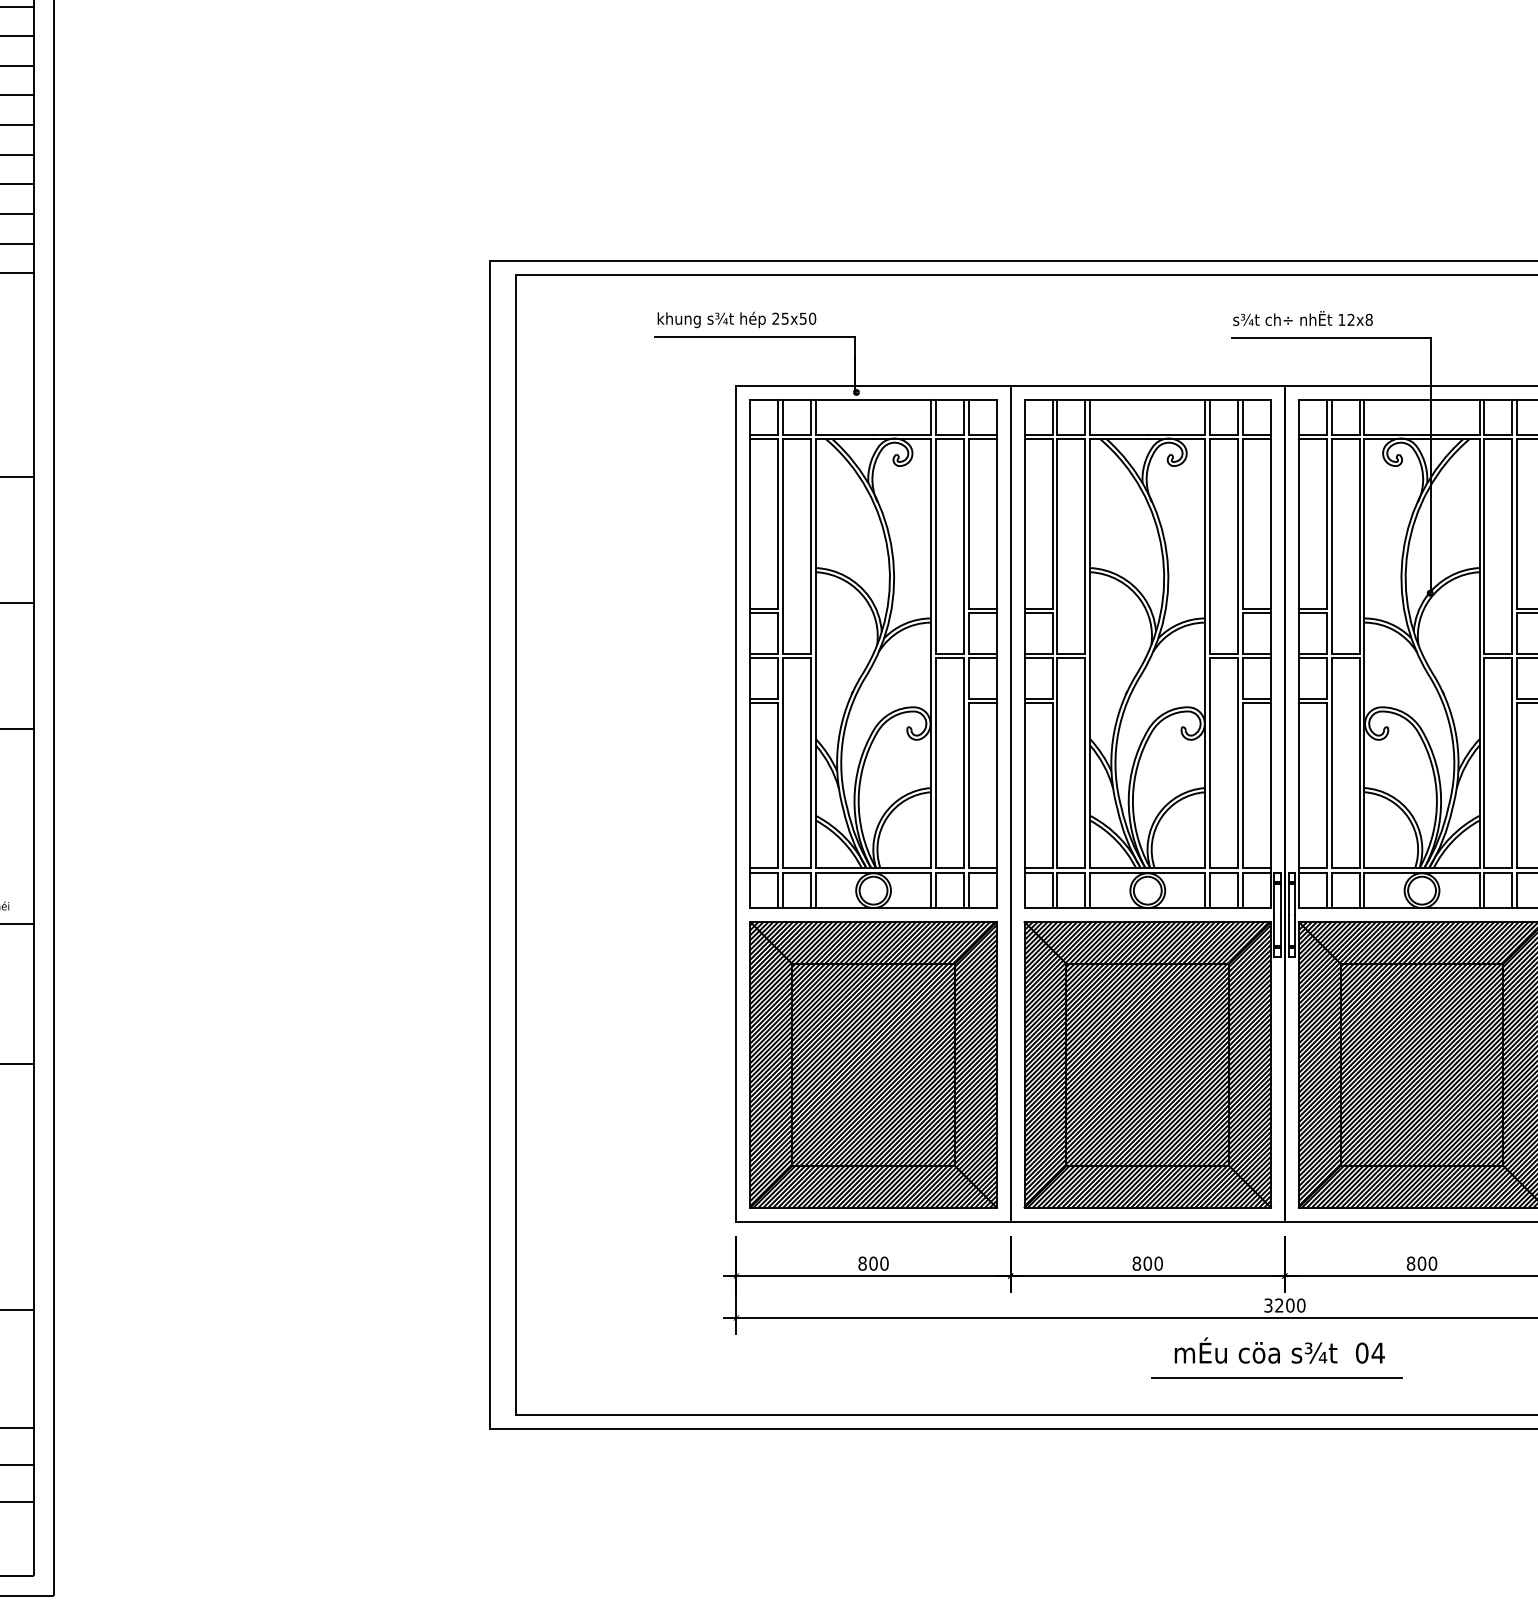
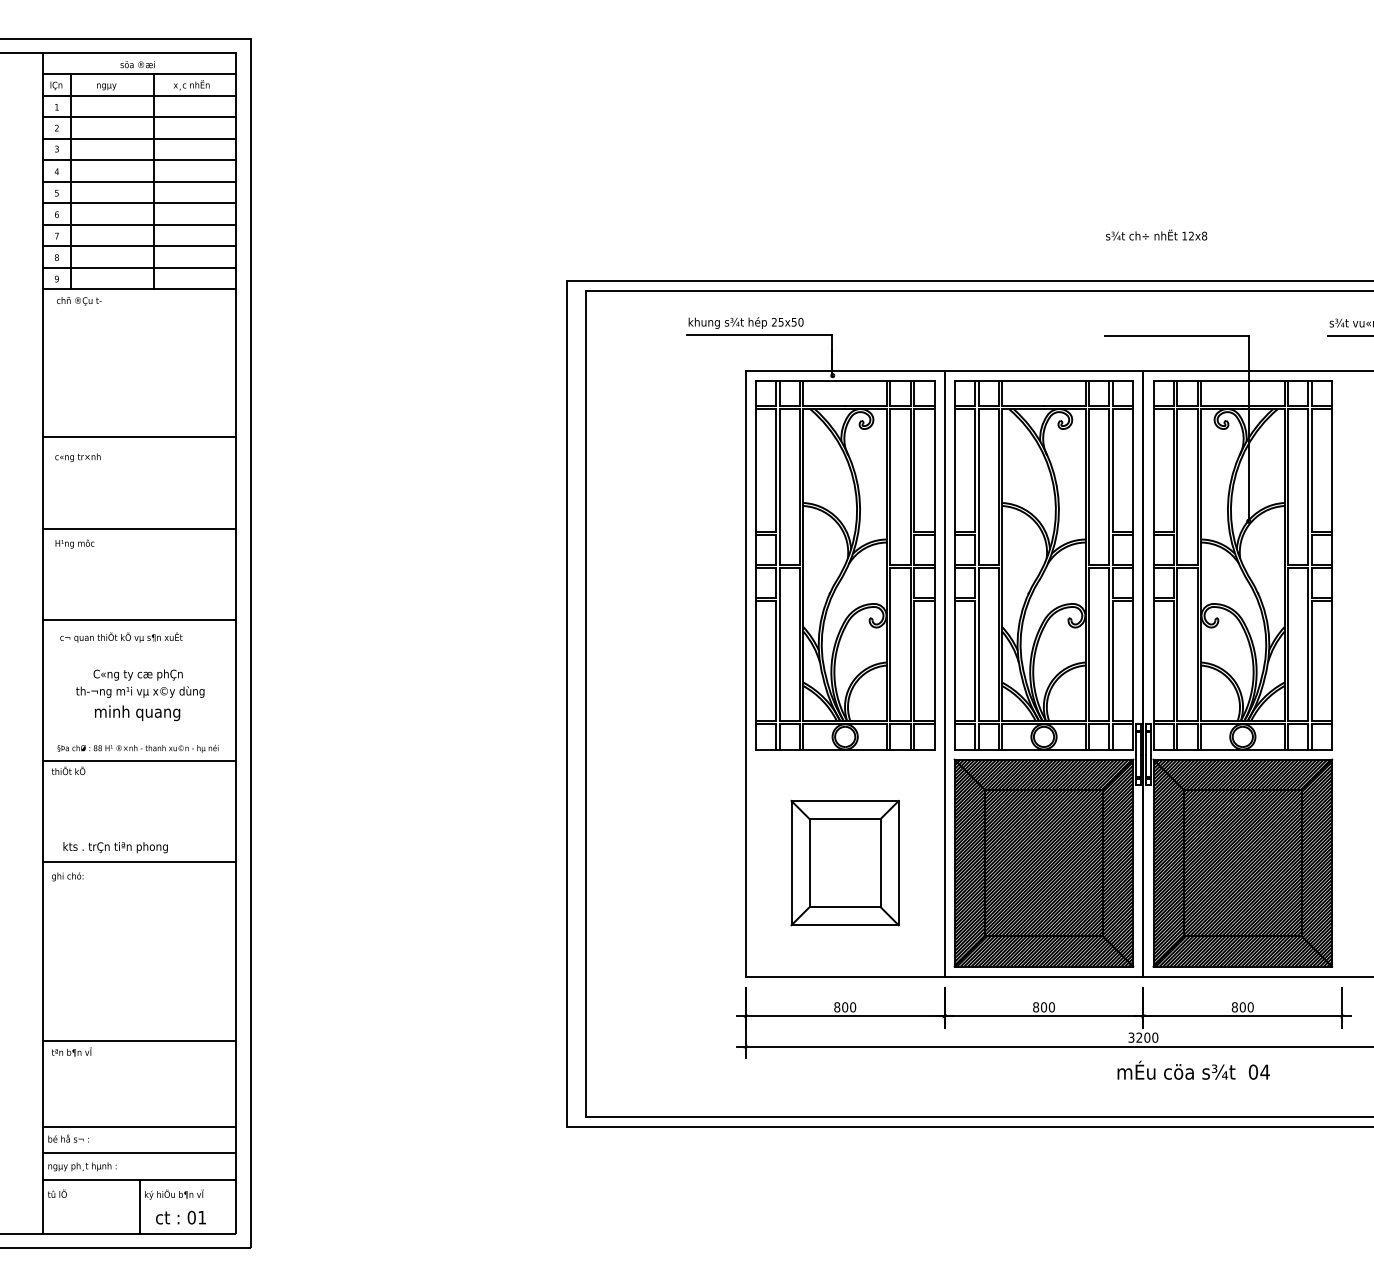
text: (1302, 317) -> (1156, 234), moved
part: (872, 1063) -> (844, 862), size x0.6
text: (1279, 1349) -> (1193, 1069), moved
line: (1276, 1378) -> (1137, 1090), removed

